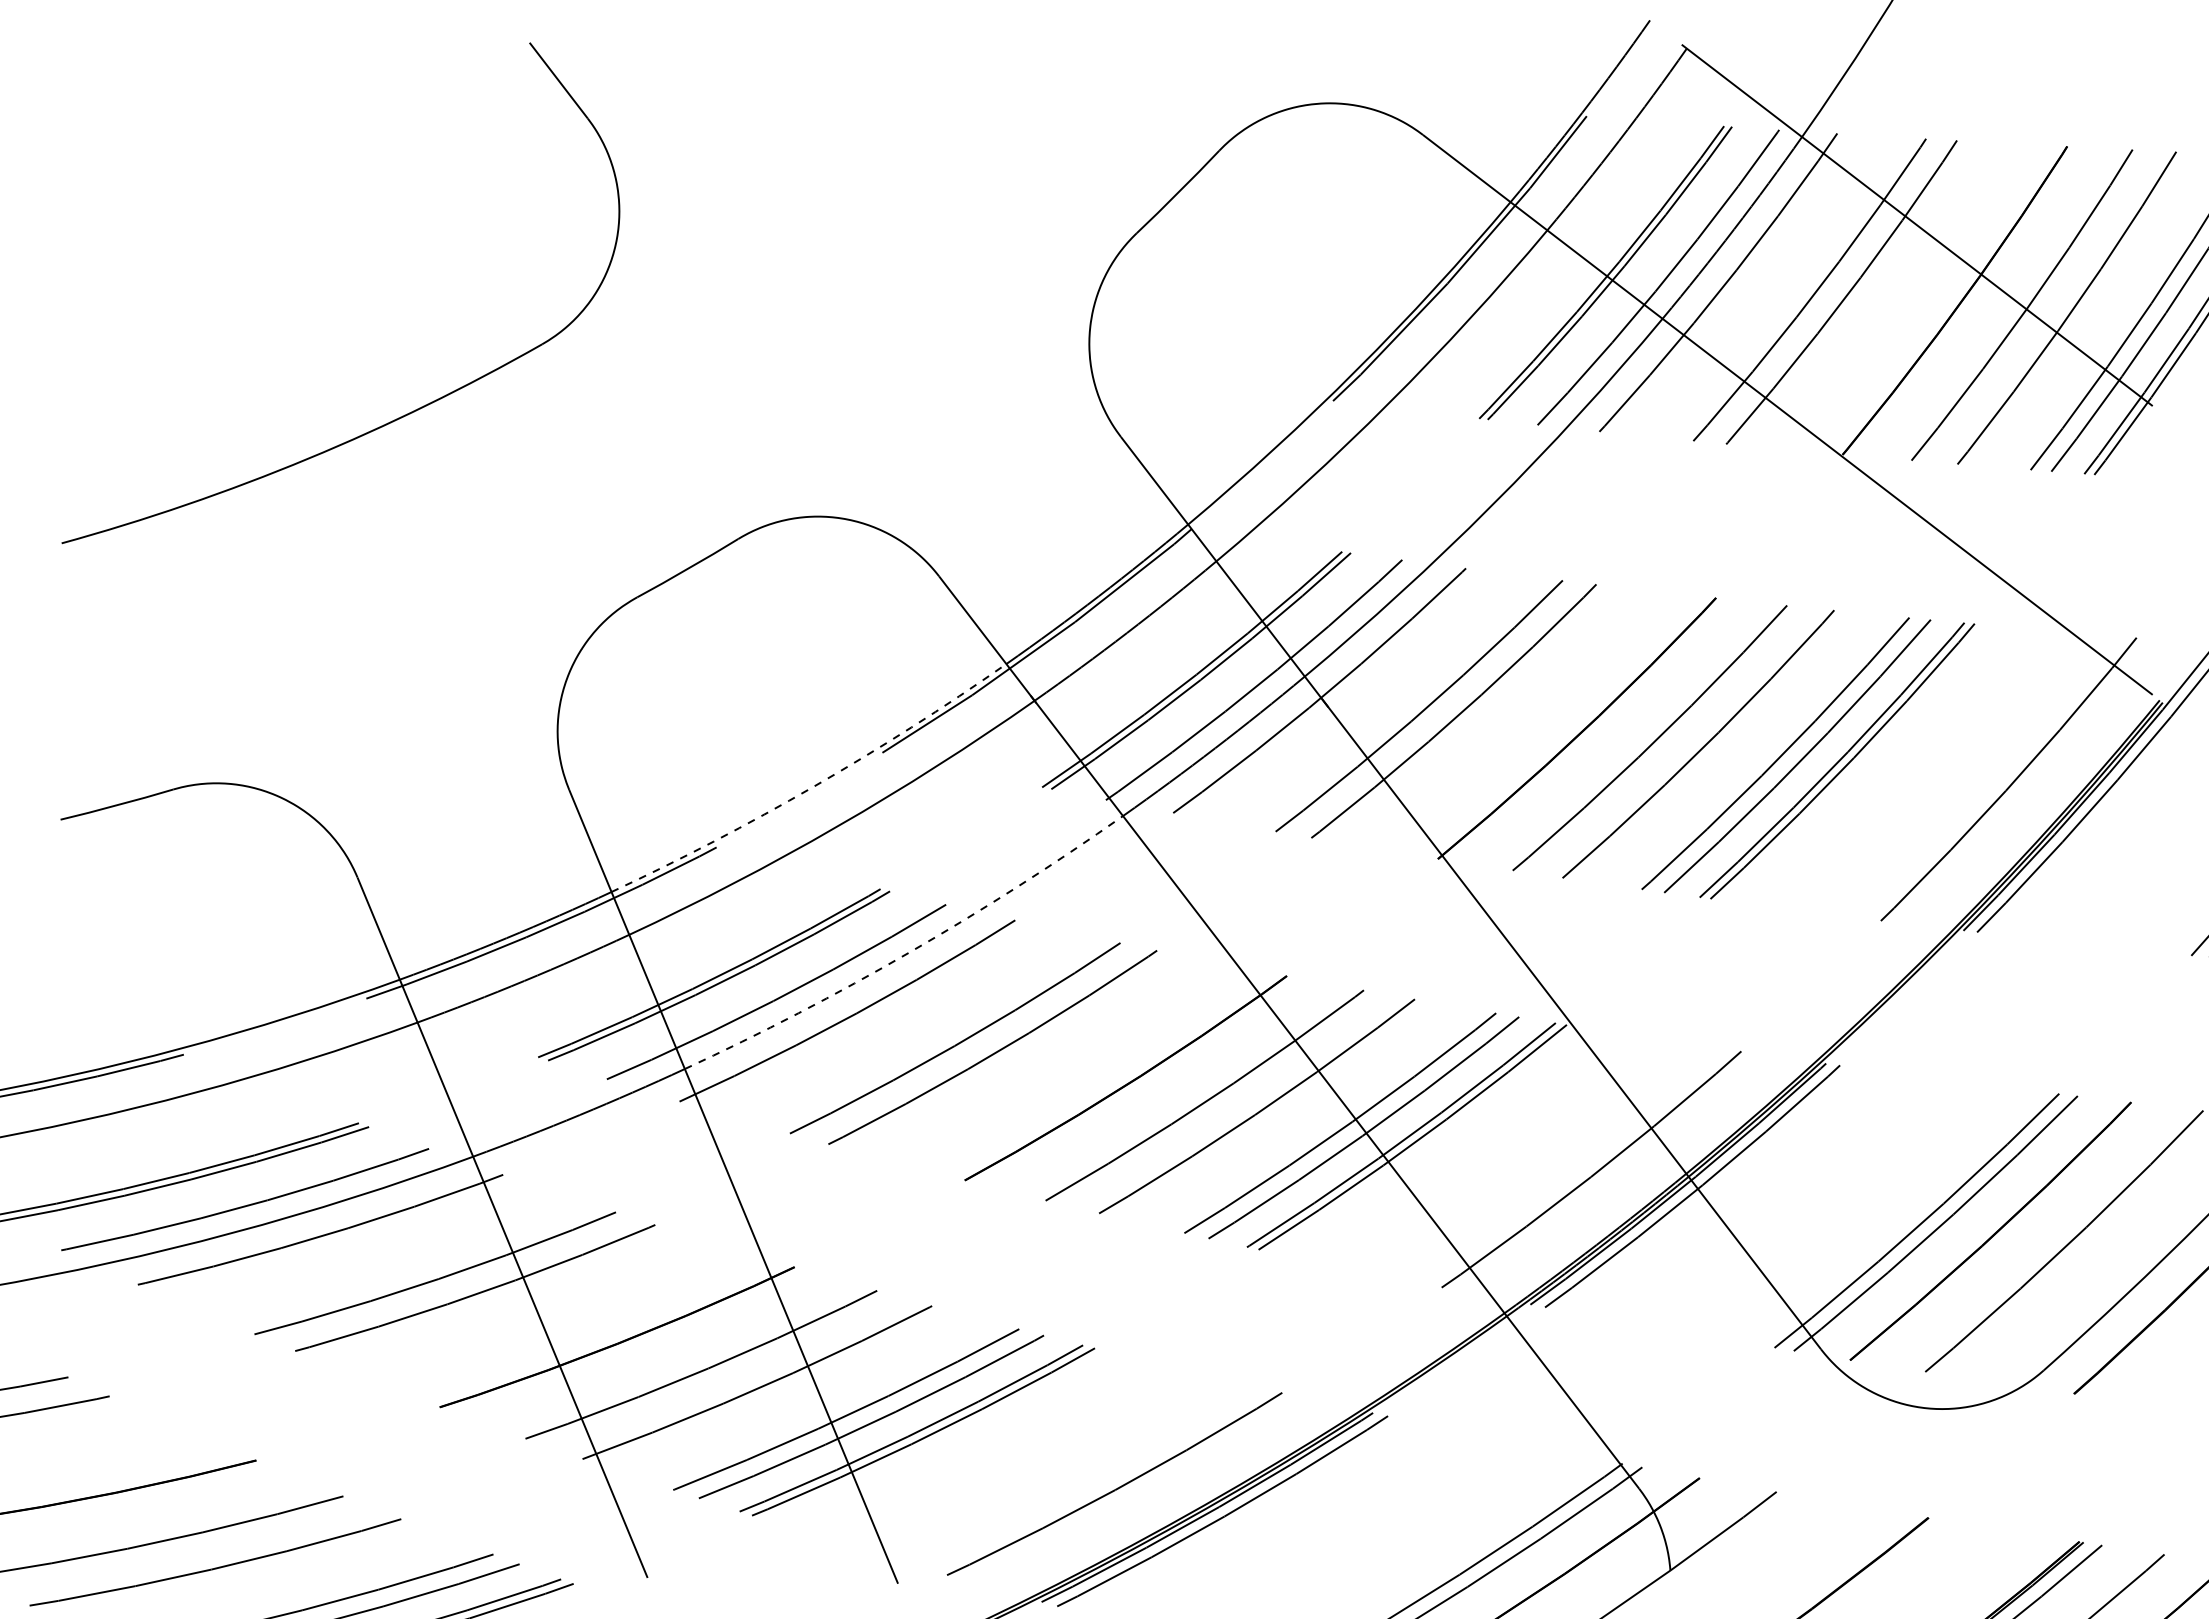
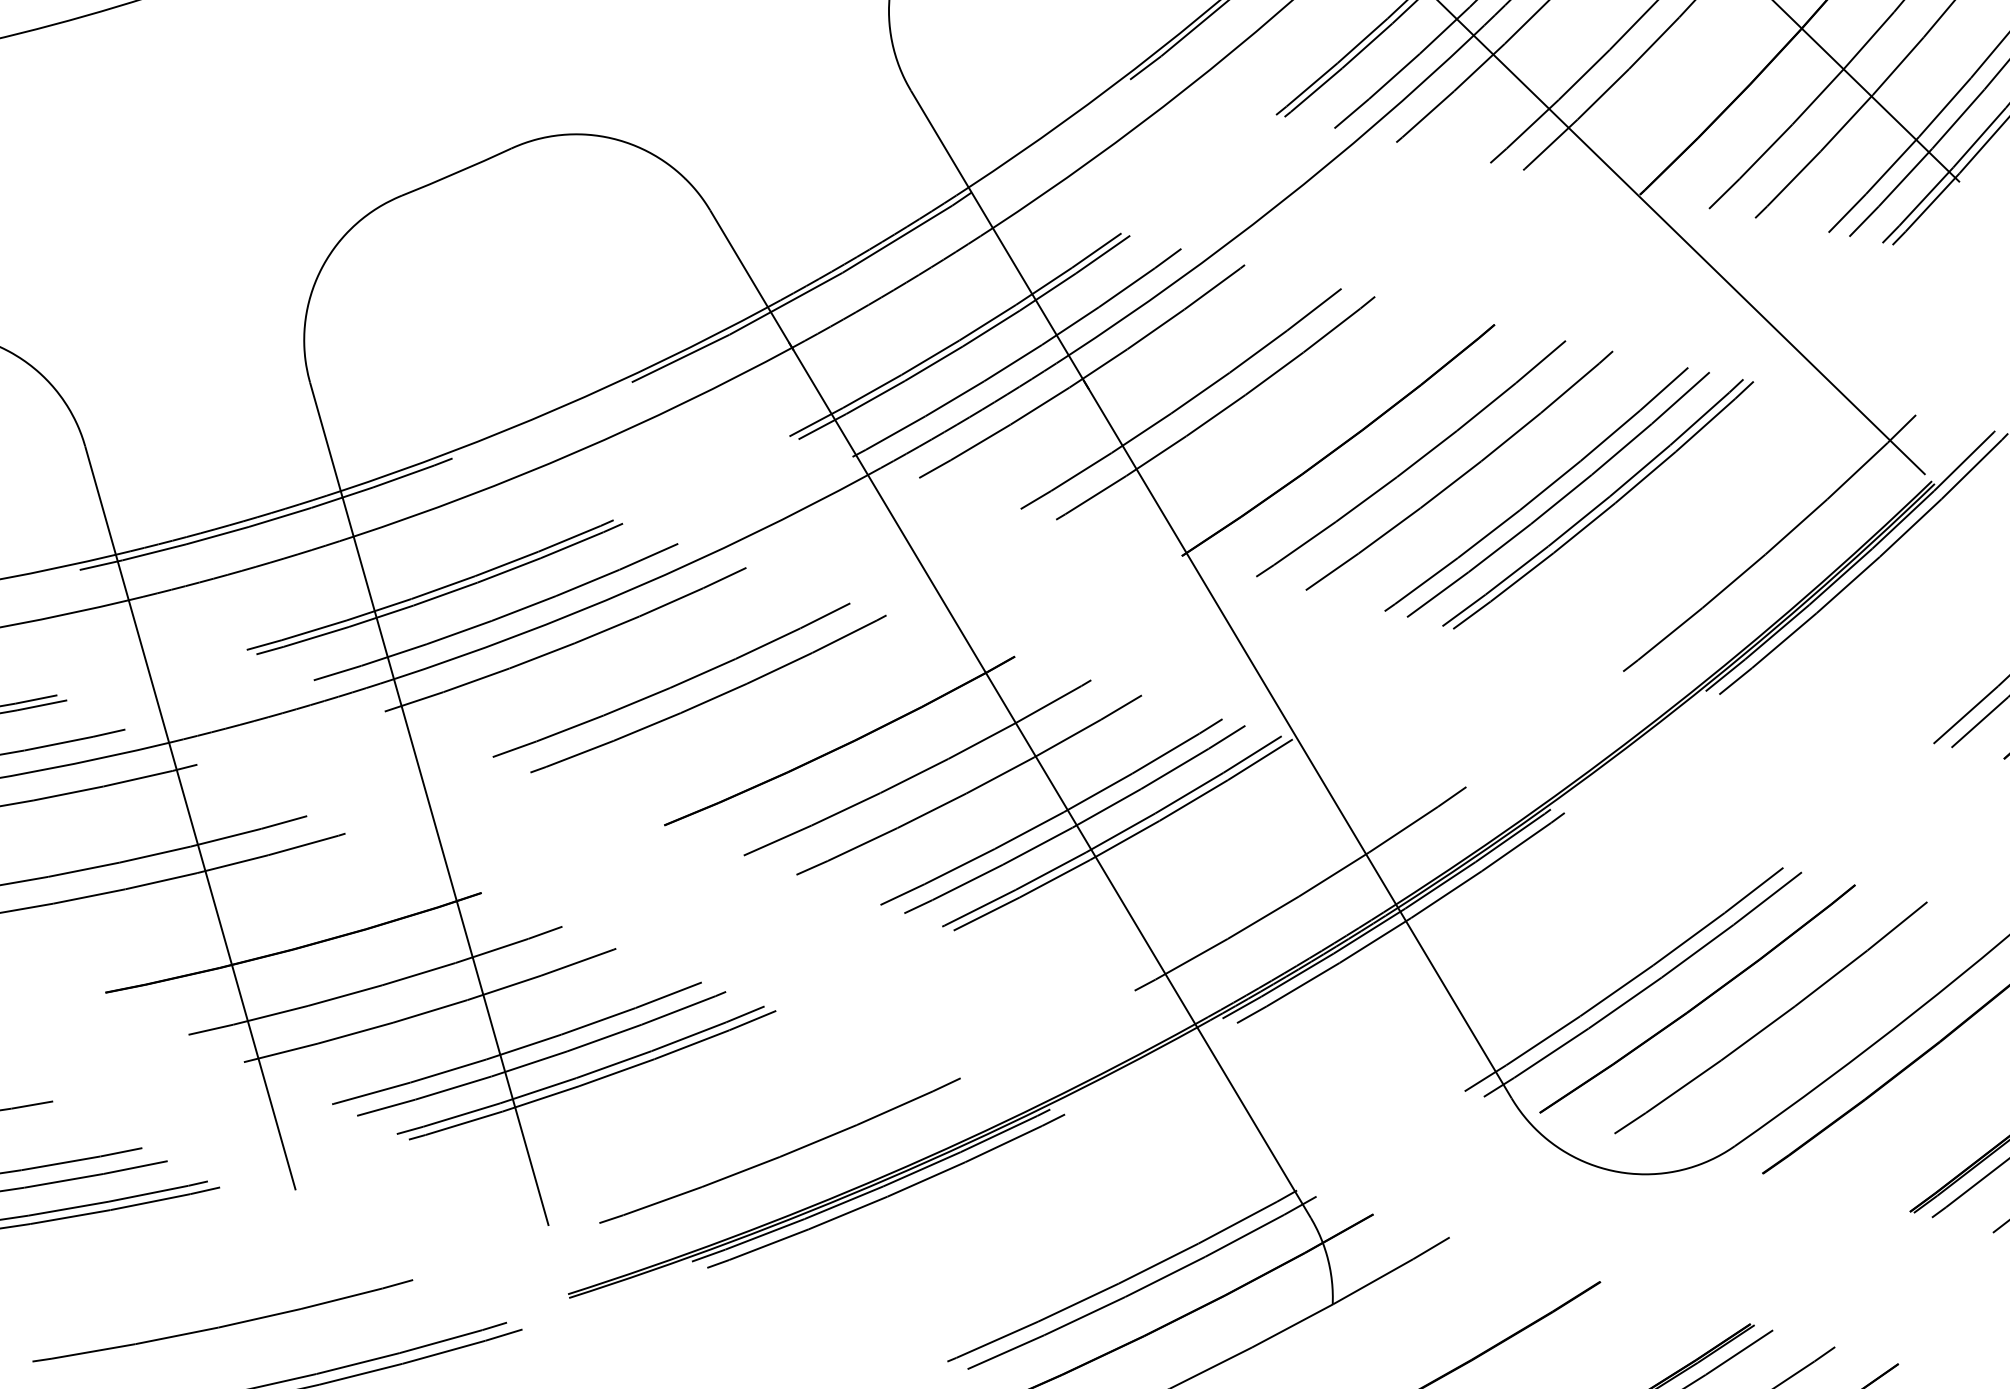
arc: (813, 786) -> (557, 408), dashed -> solid
arc: (909, 952) -> (635, 587), dashed -> solid

